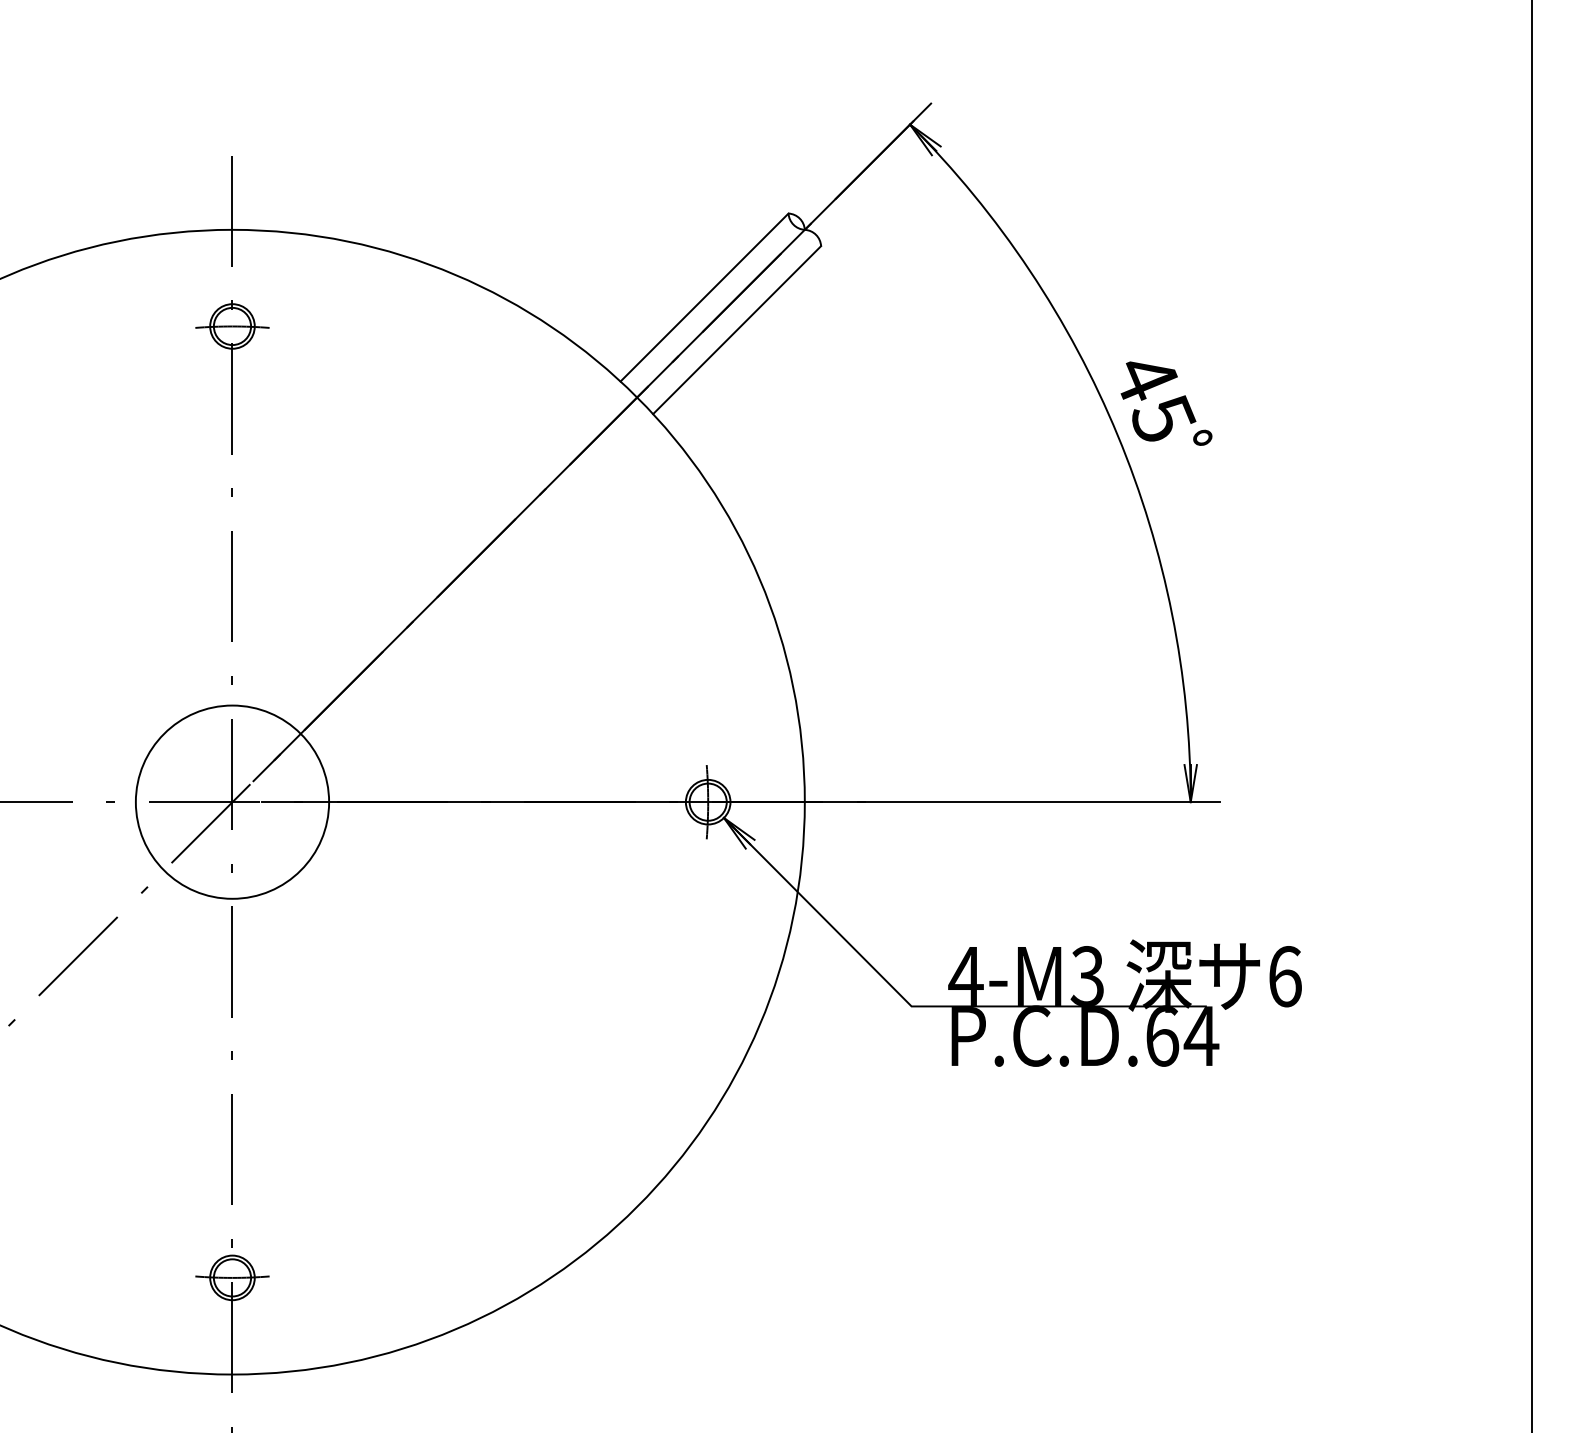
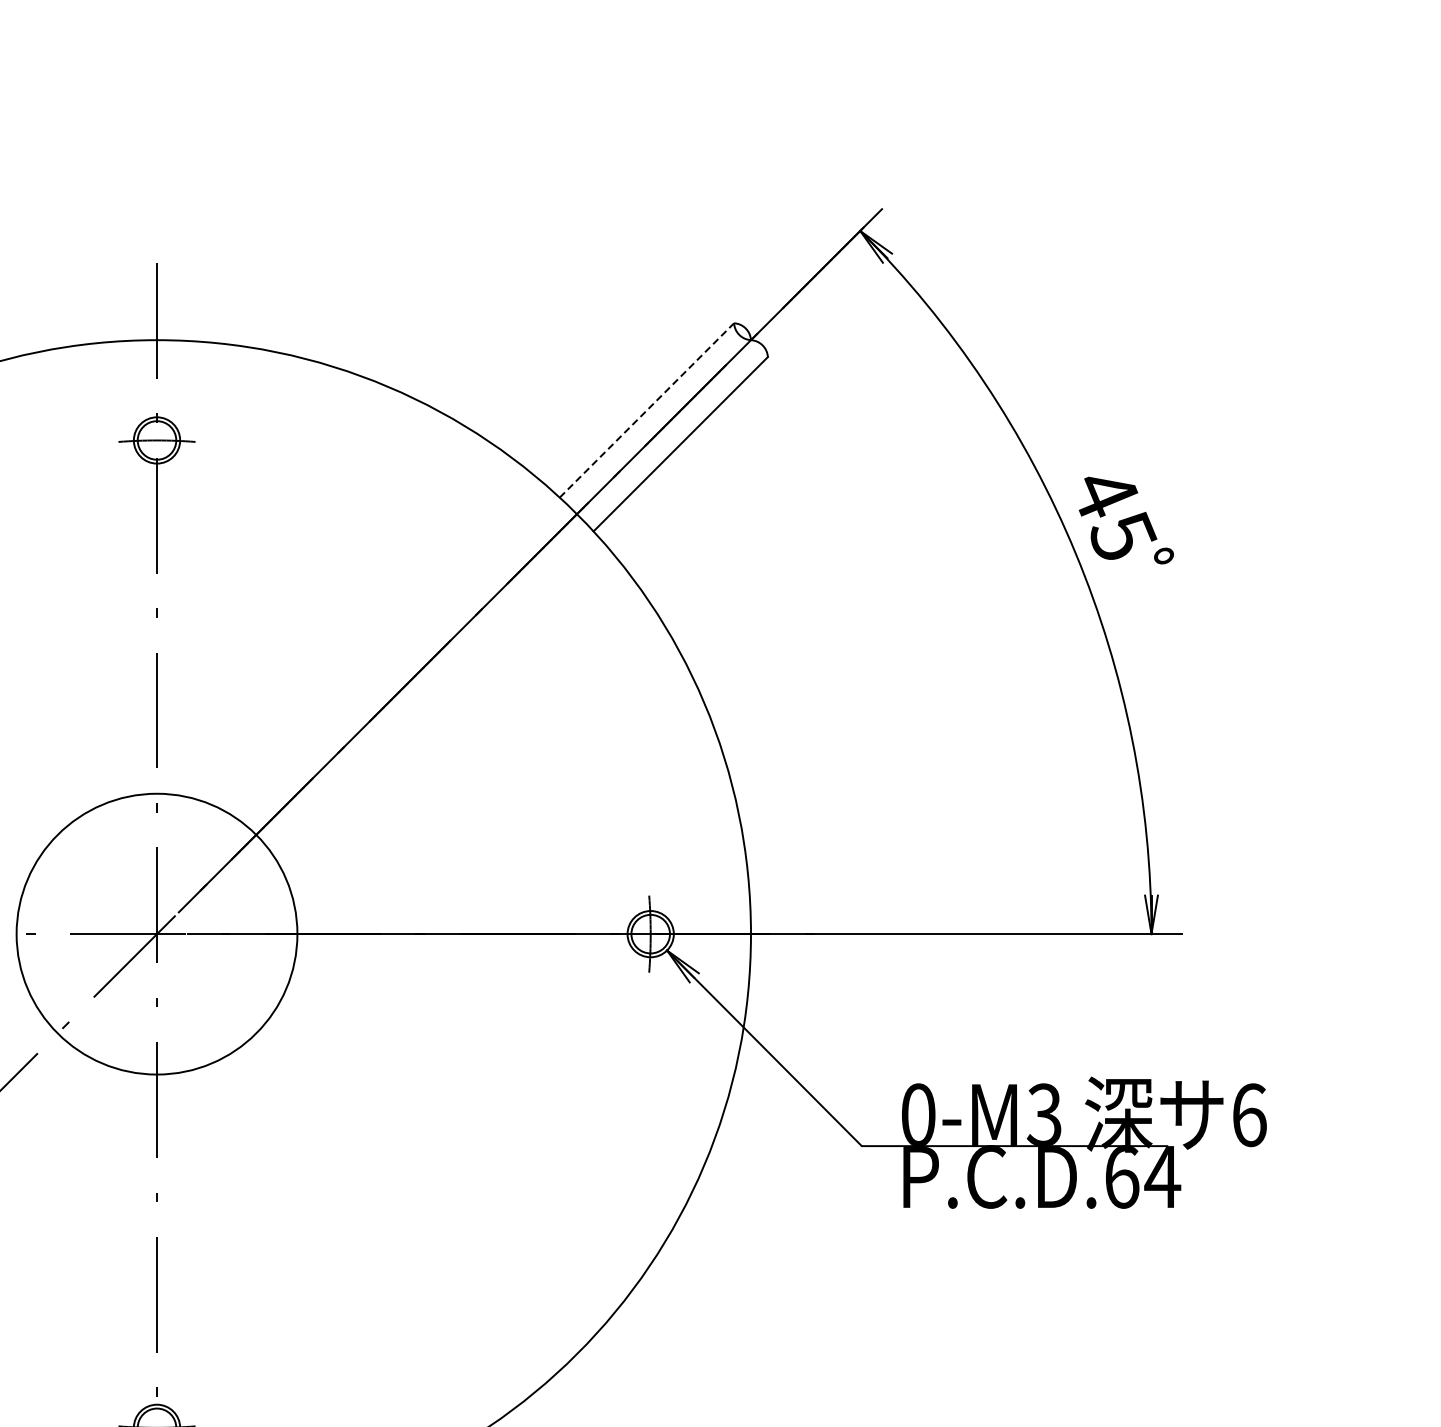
line: (704, 297) -> (646, 410), solid -> dashed
circle: (232, 801) -> (157, 933), size x1.4
text: (965, 975) -> (917, 1114), 4-M3 -> 0-M3

